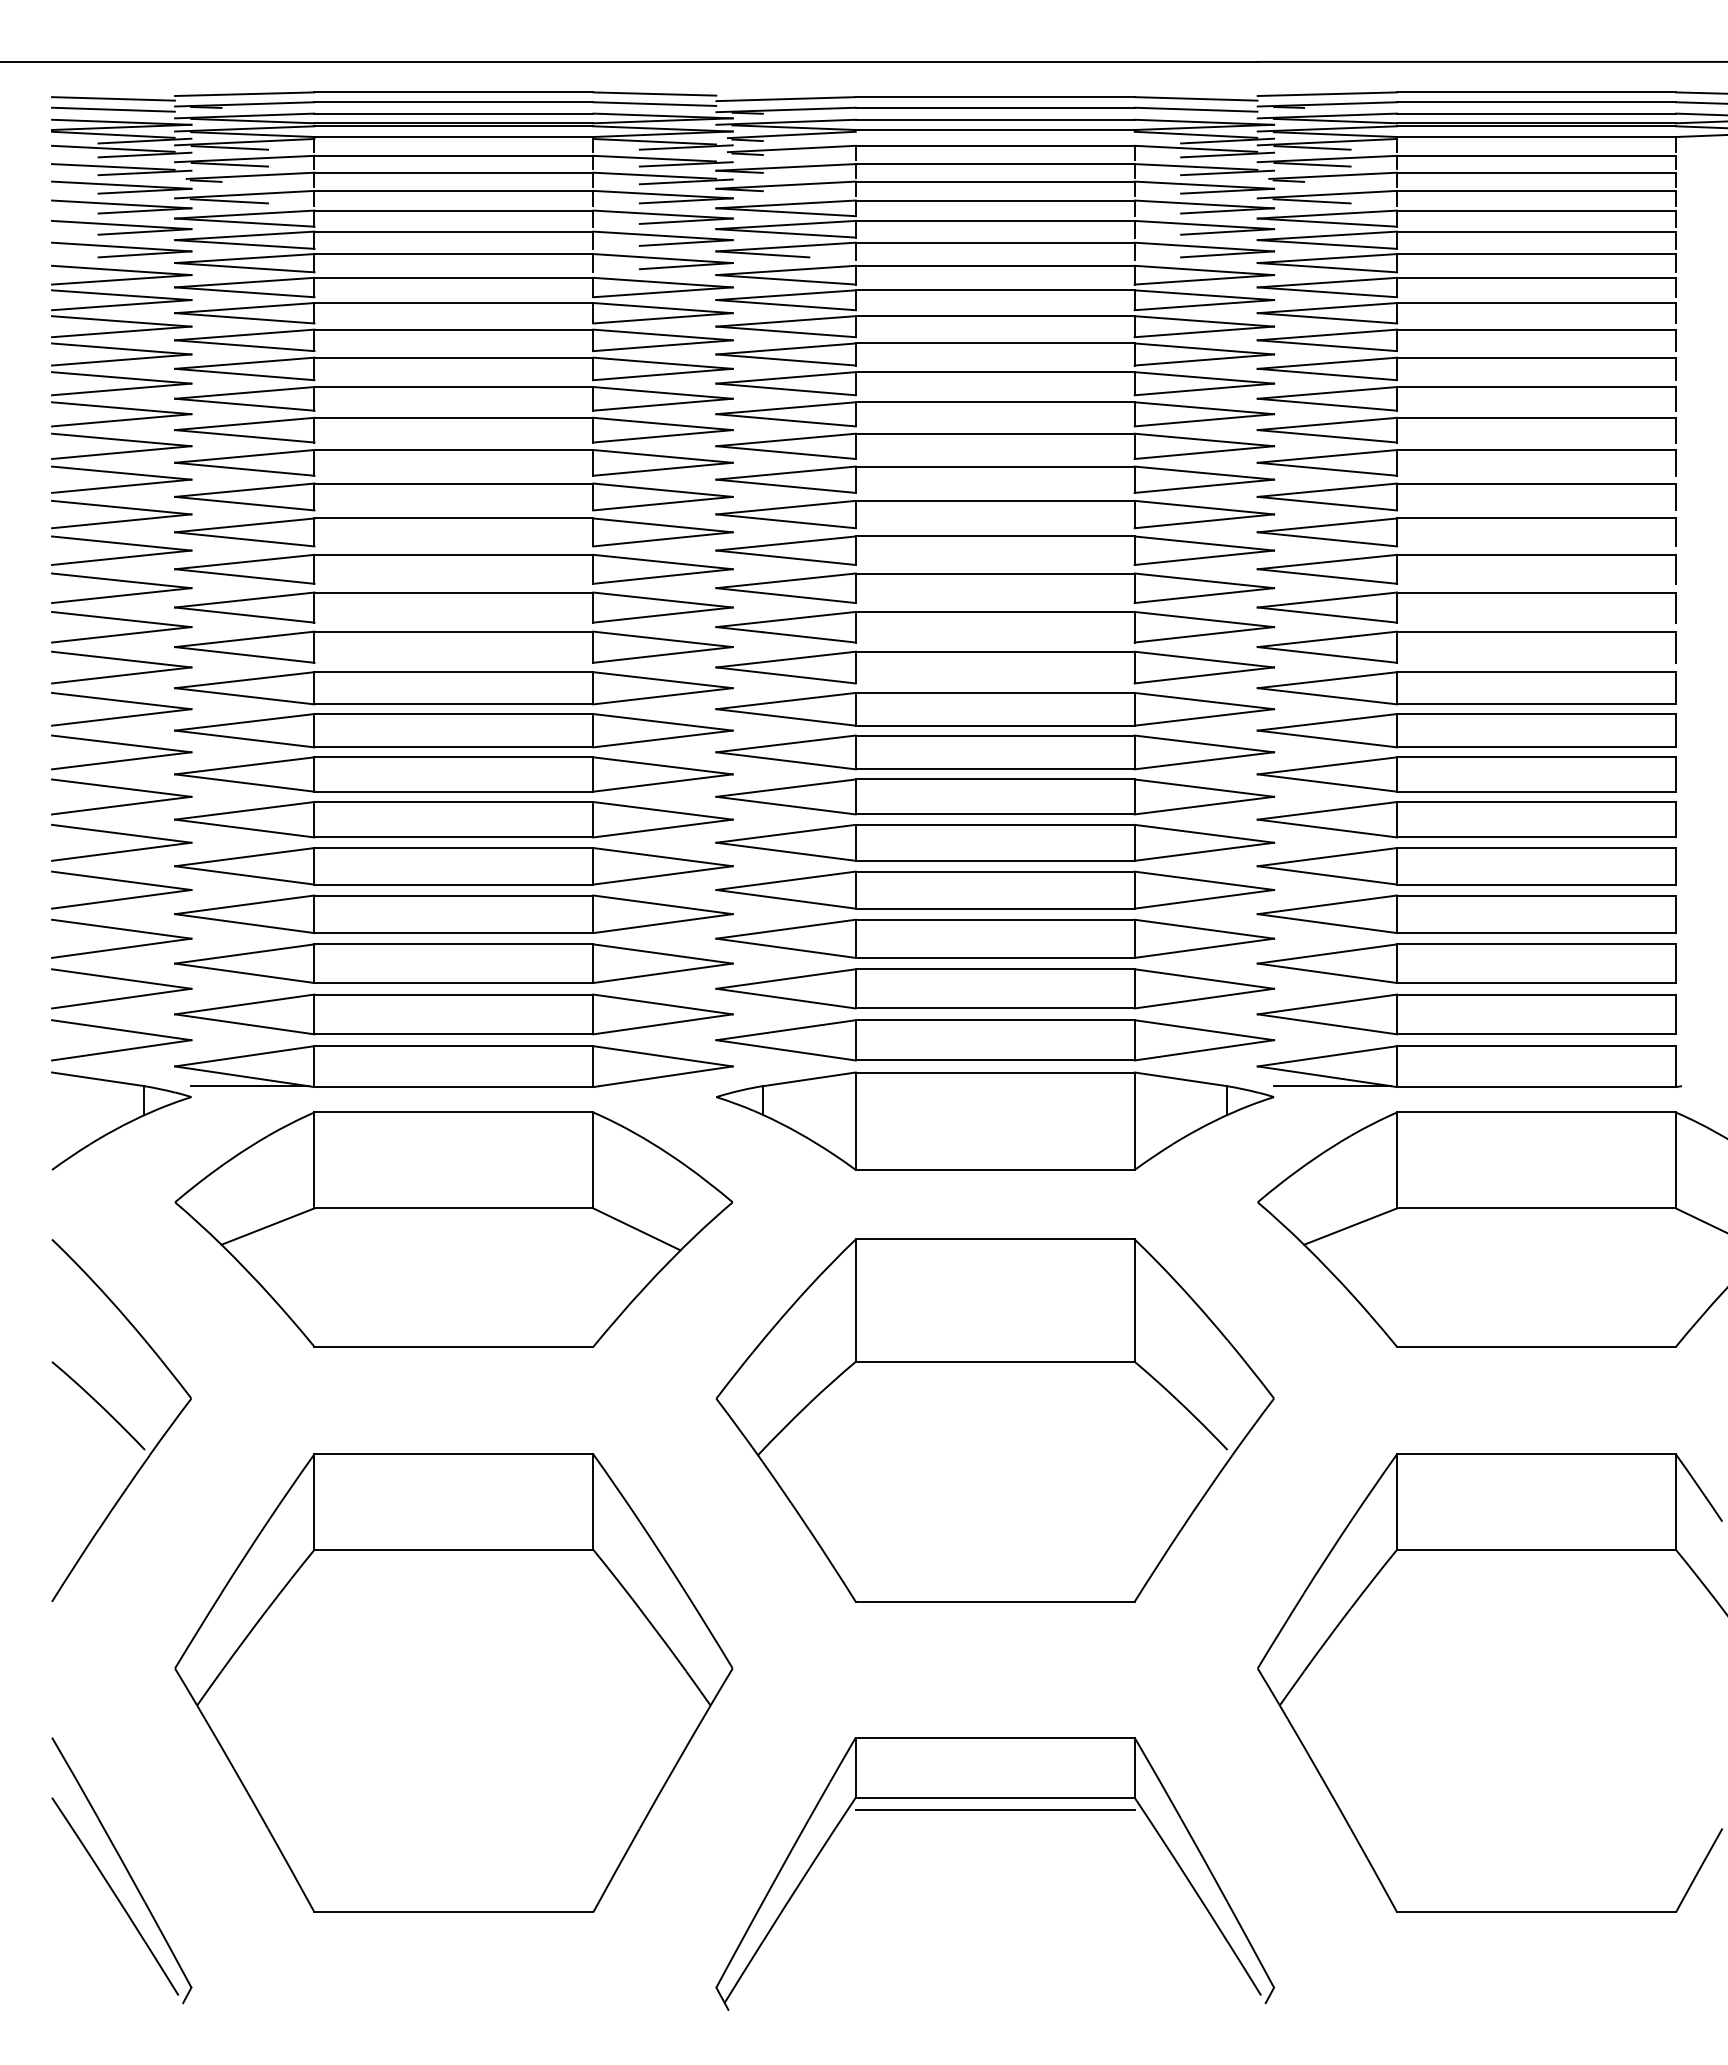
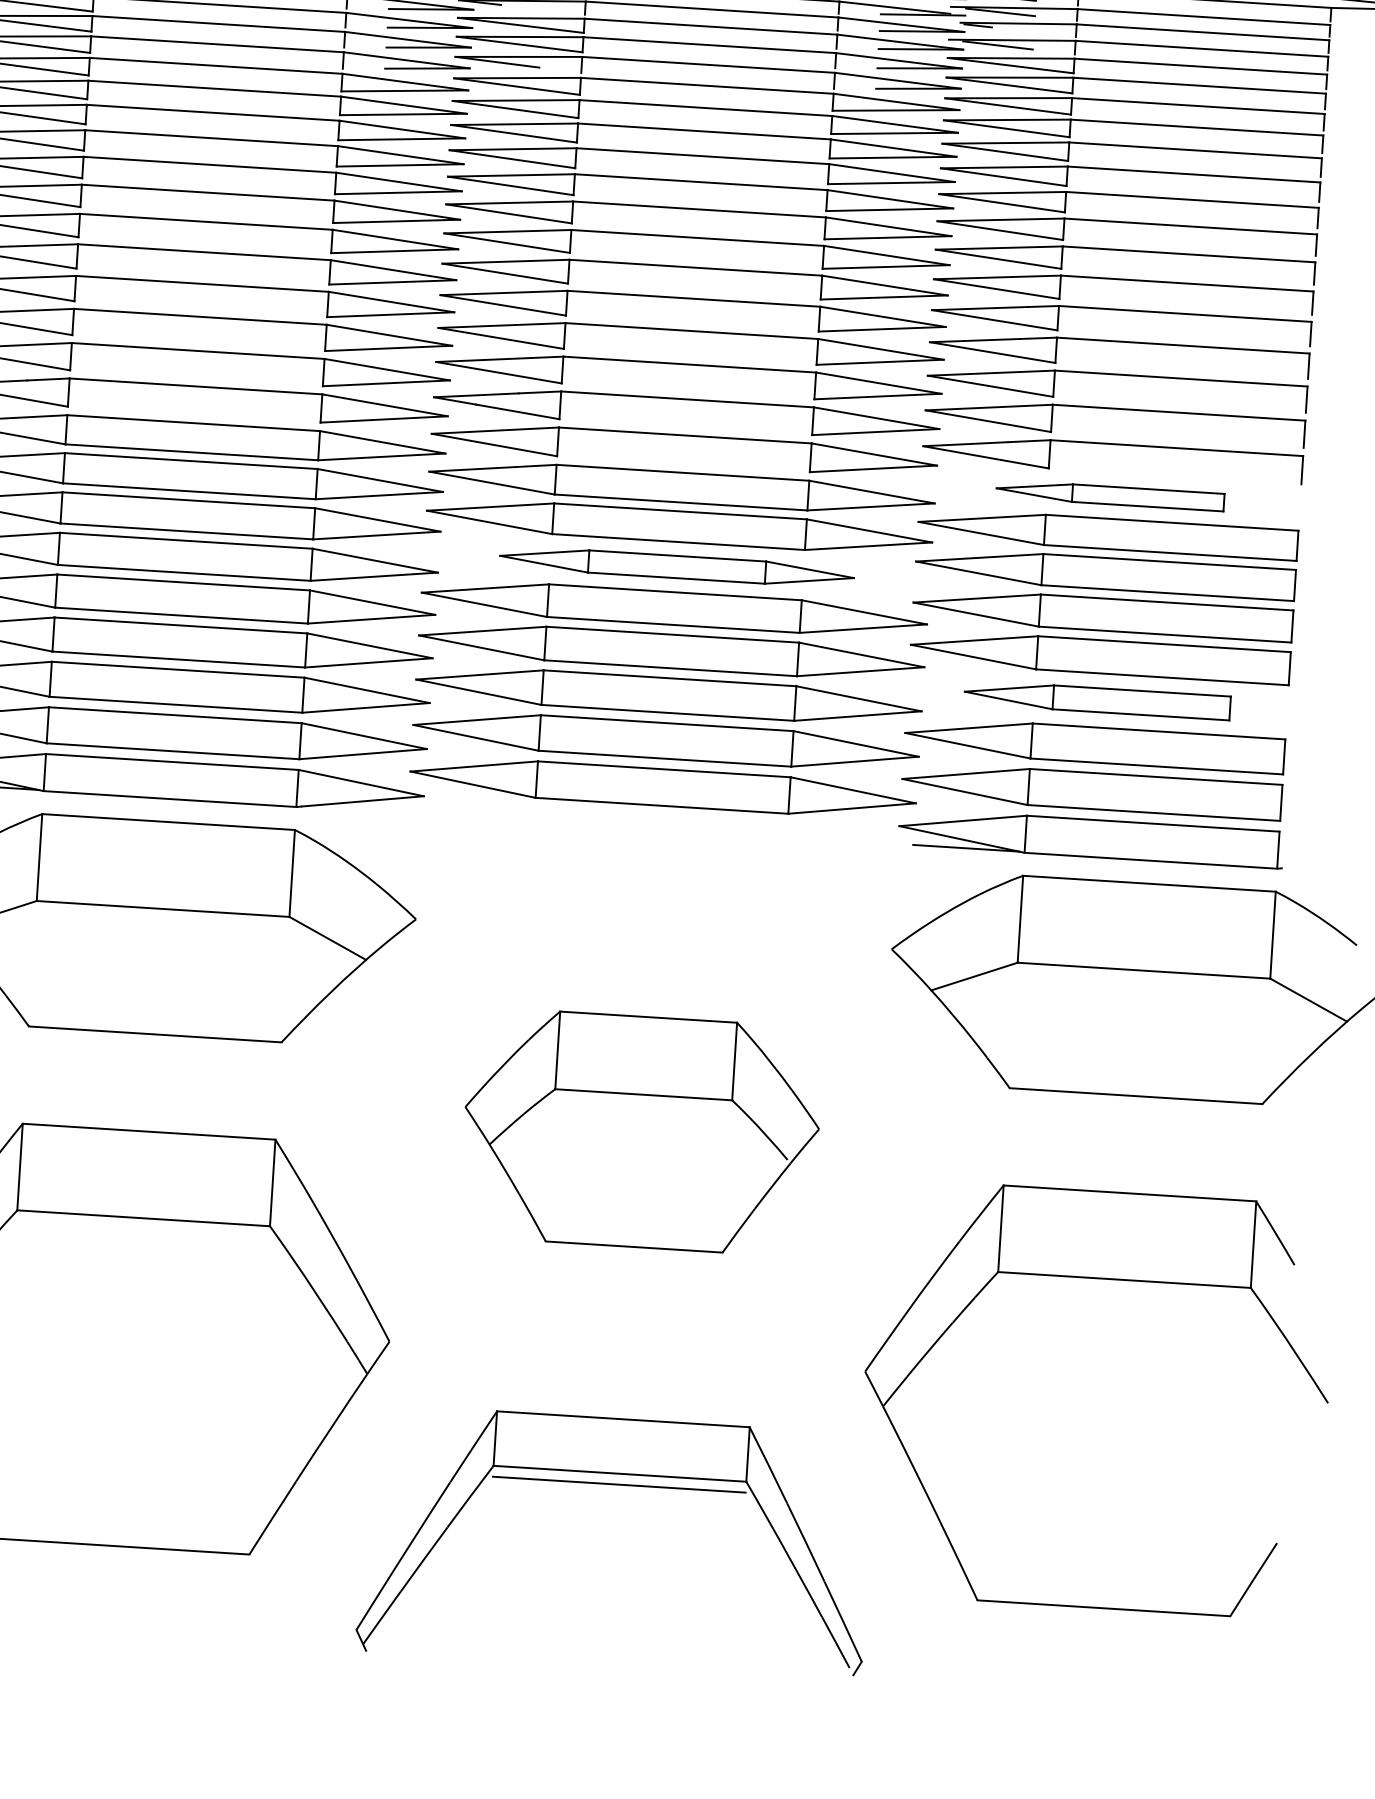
part: (1466, 688) -> (1110, 495), size x0.6
part: (995, 796) -> (677, 566), size x0.7
part: (1466, 913) -> (1097, 699), size x0.7
part: (995, 1120) -> (658, 860), removed
part: (994, 1420) -> (640, 1131), size x0.7

